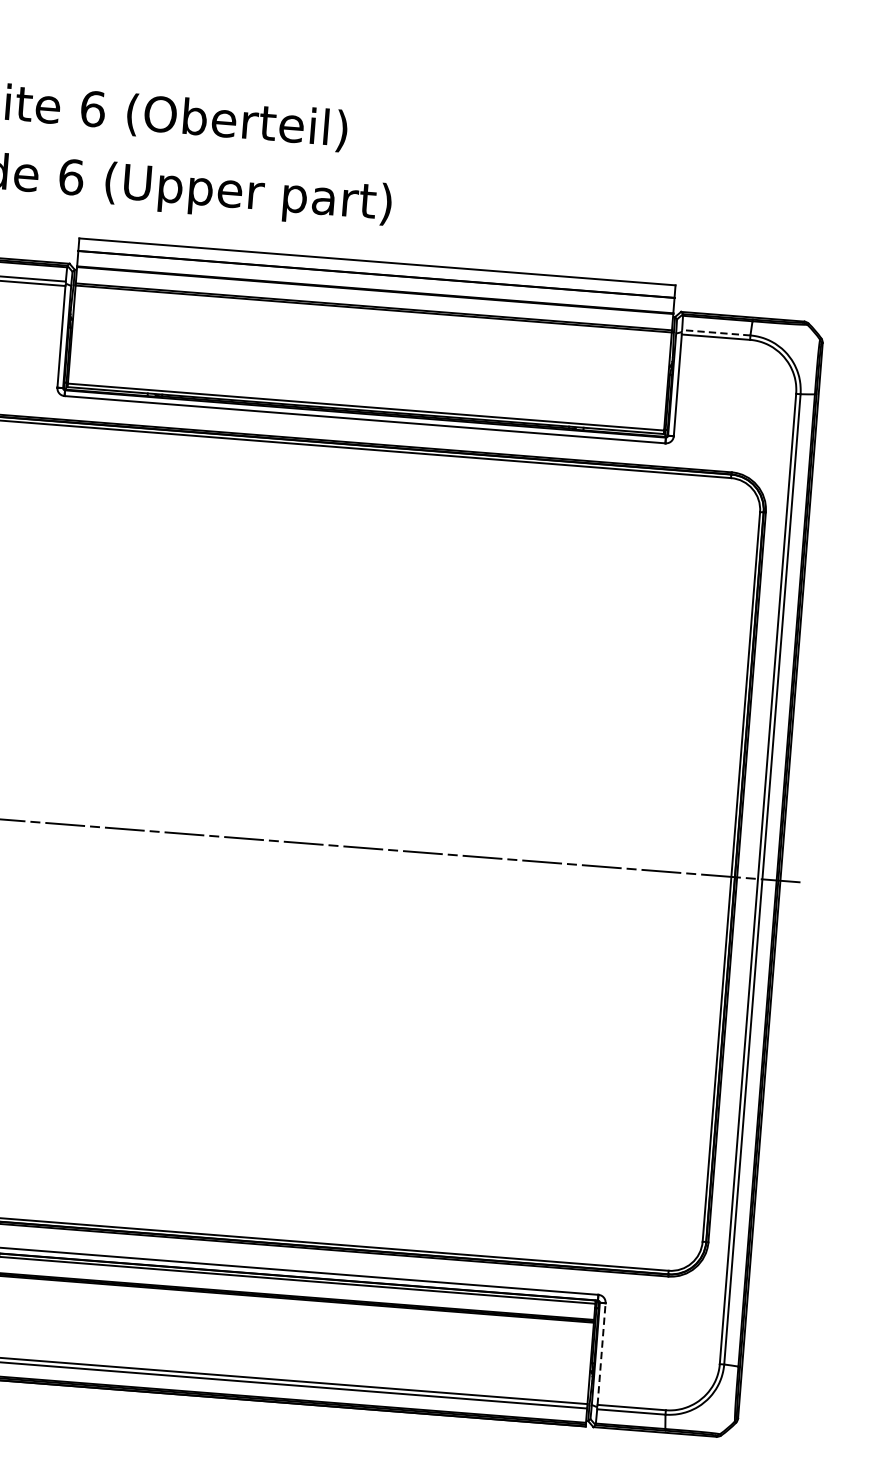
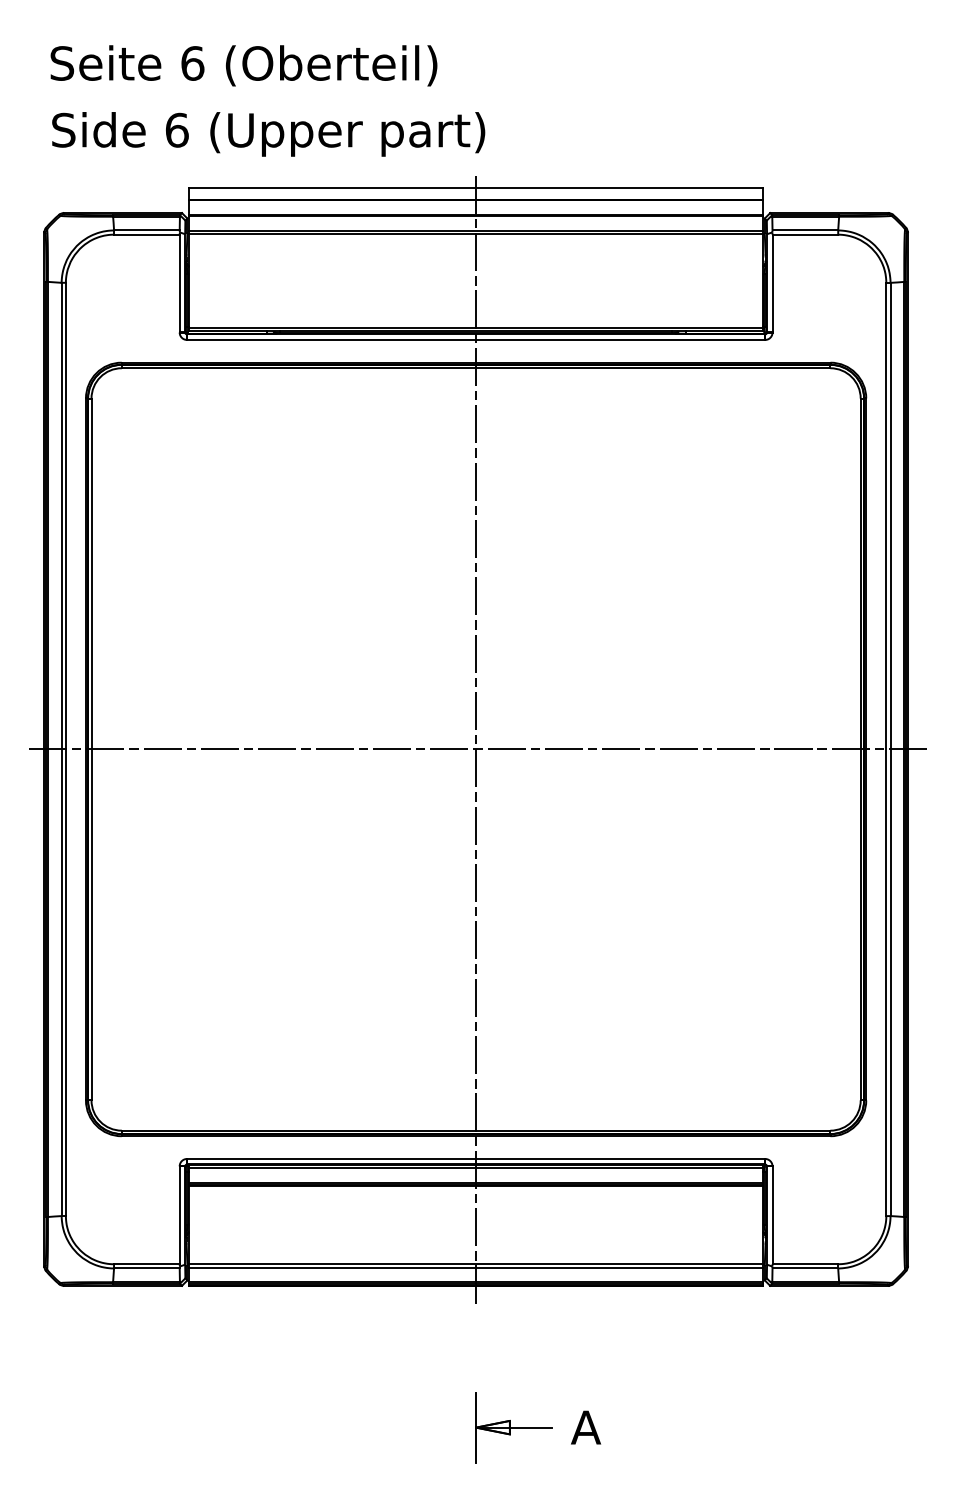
line: (716, 332) -> (805, 230), dashed -> solid
line: (332, 834) -> (476, 738), added
line: (601, 1354) -> (772, 1215), dashed -> solid

